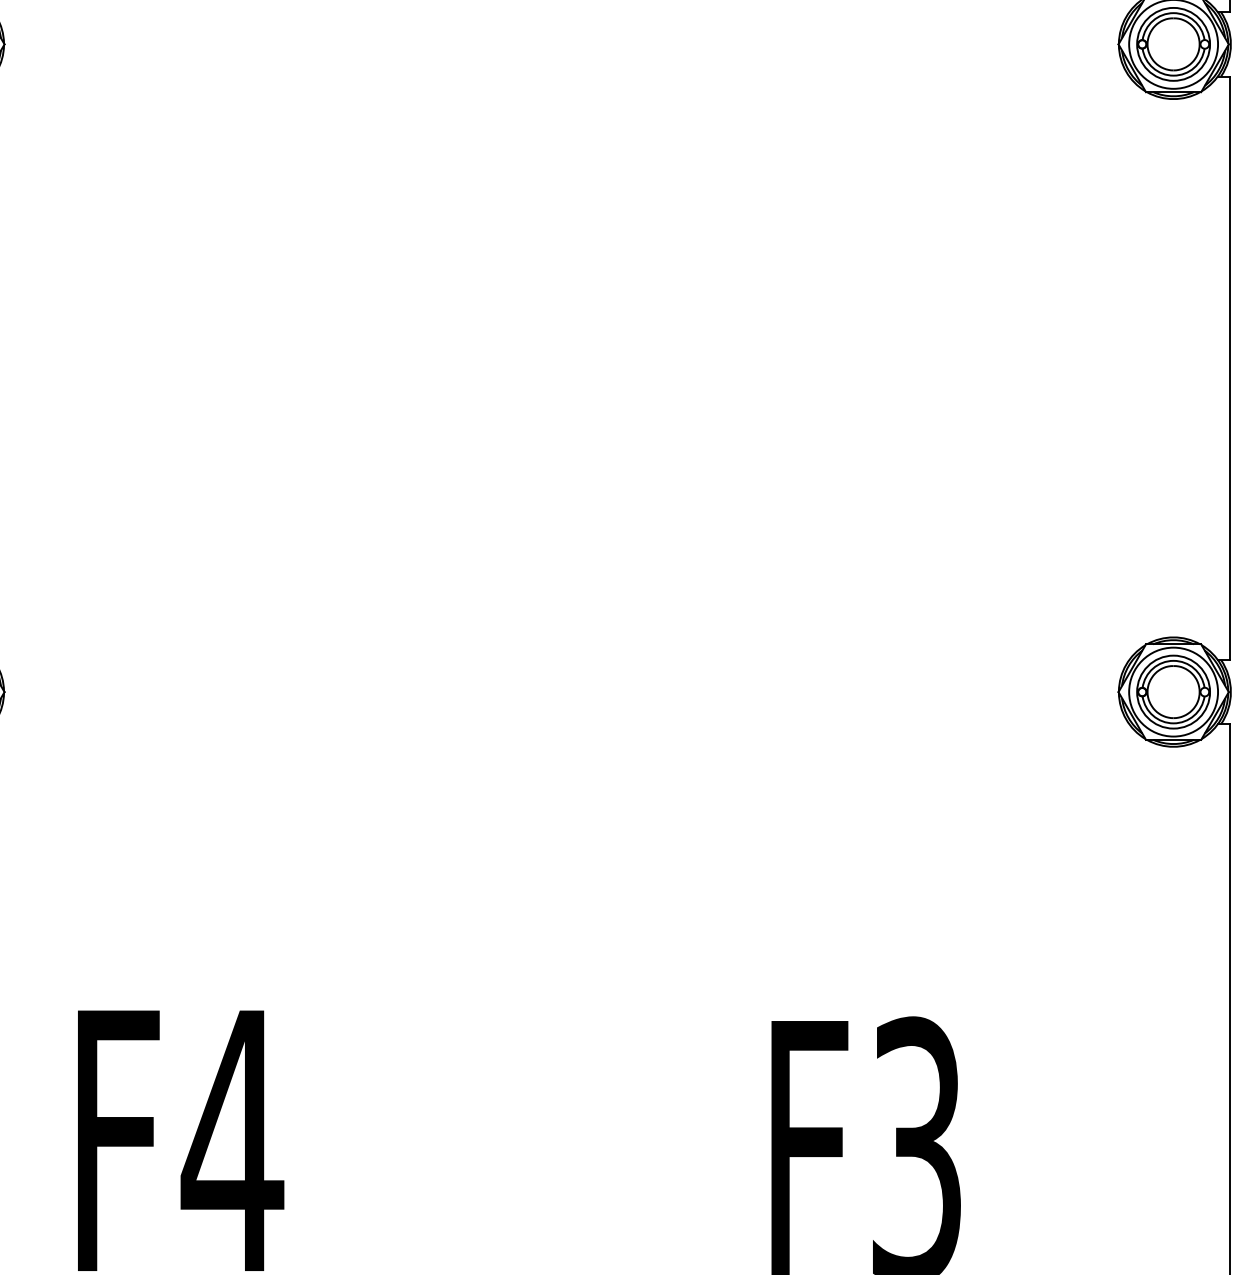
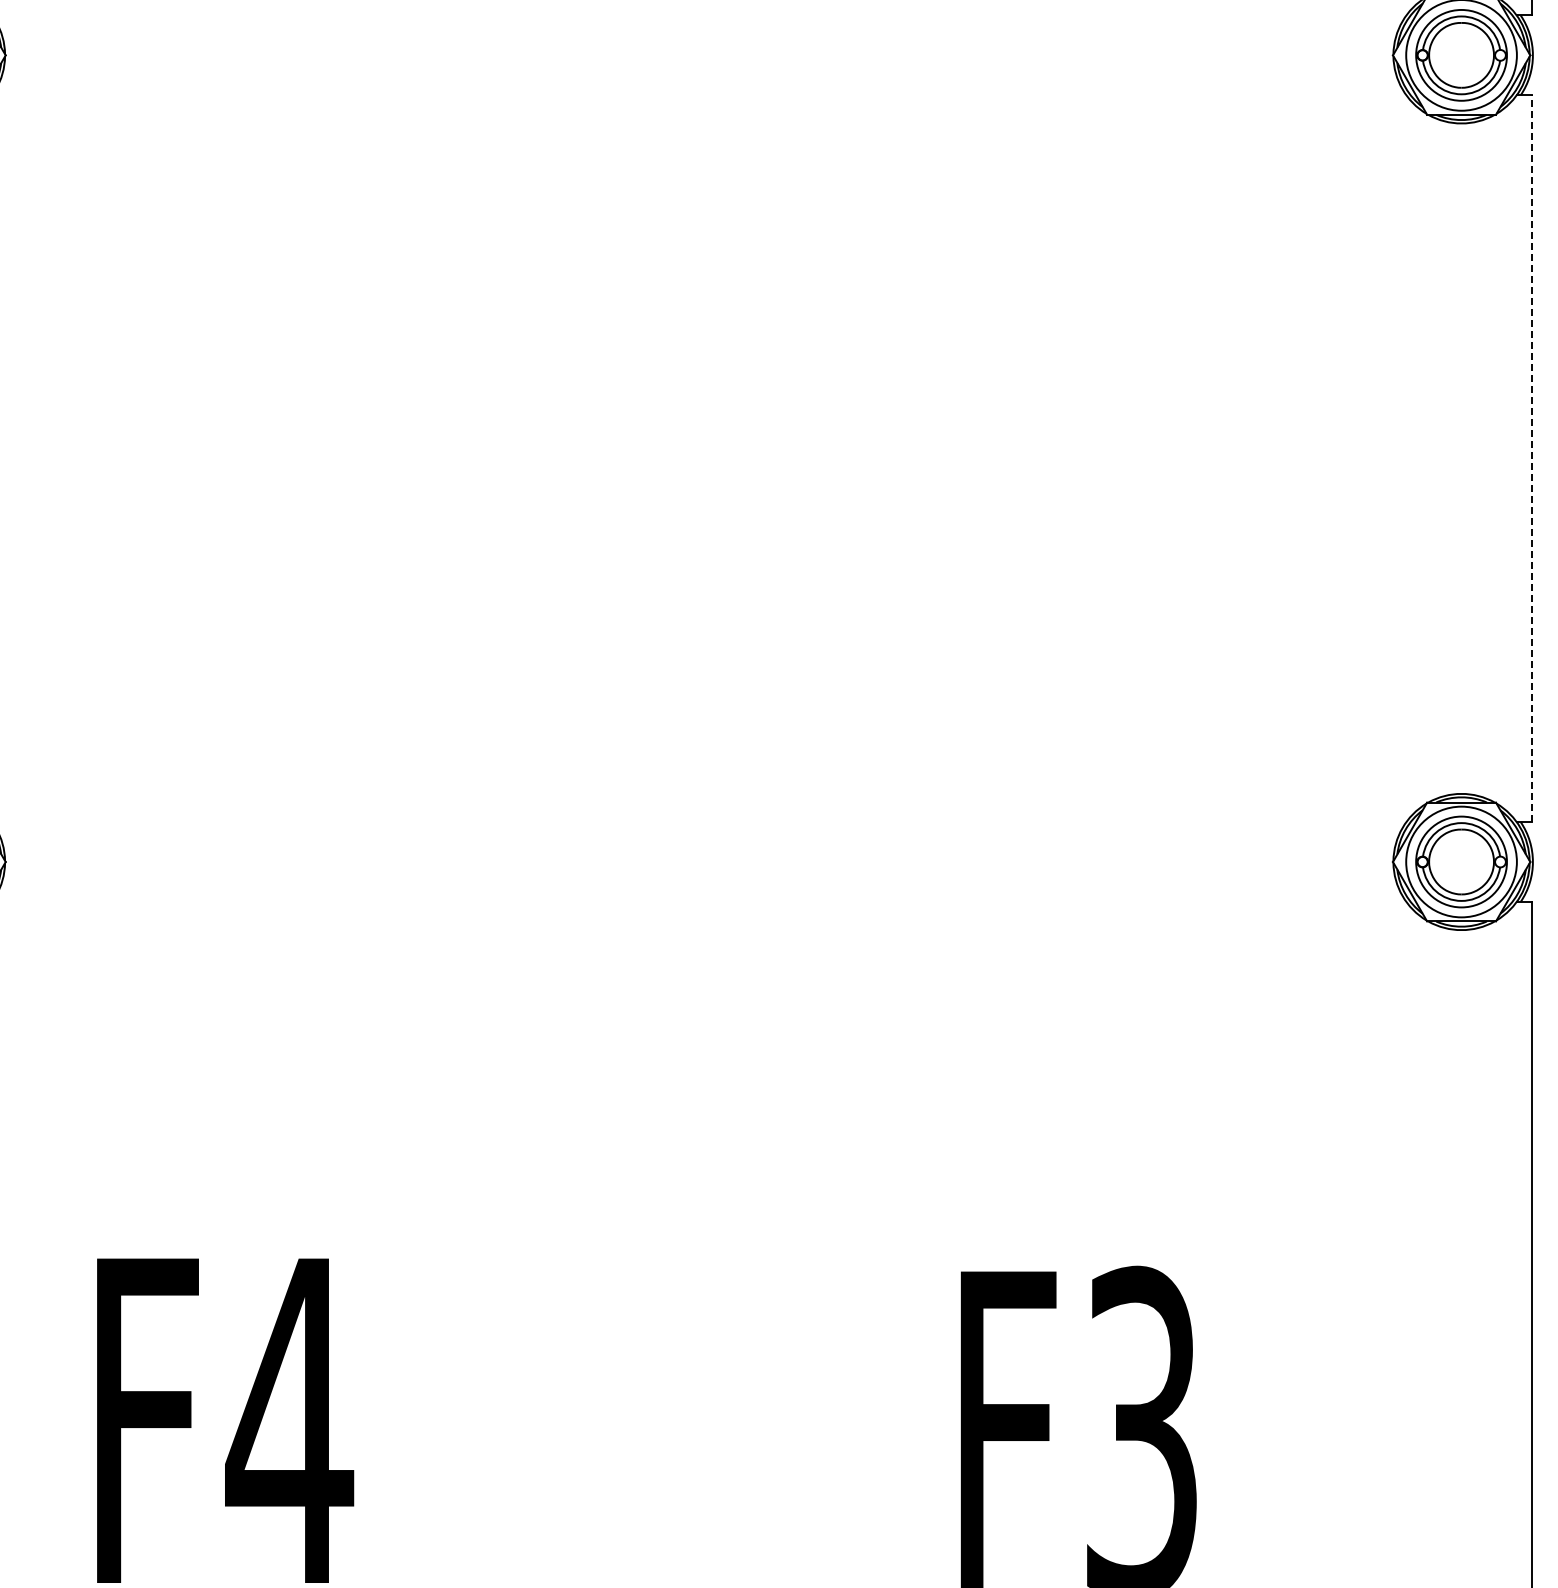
line: (1229, 368) -> (1531, 458), solid -> dashed

